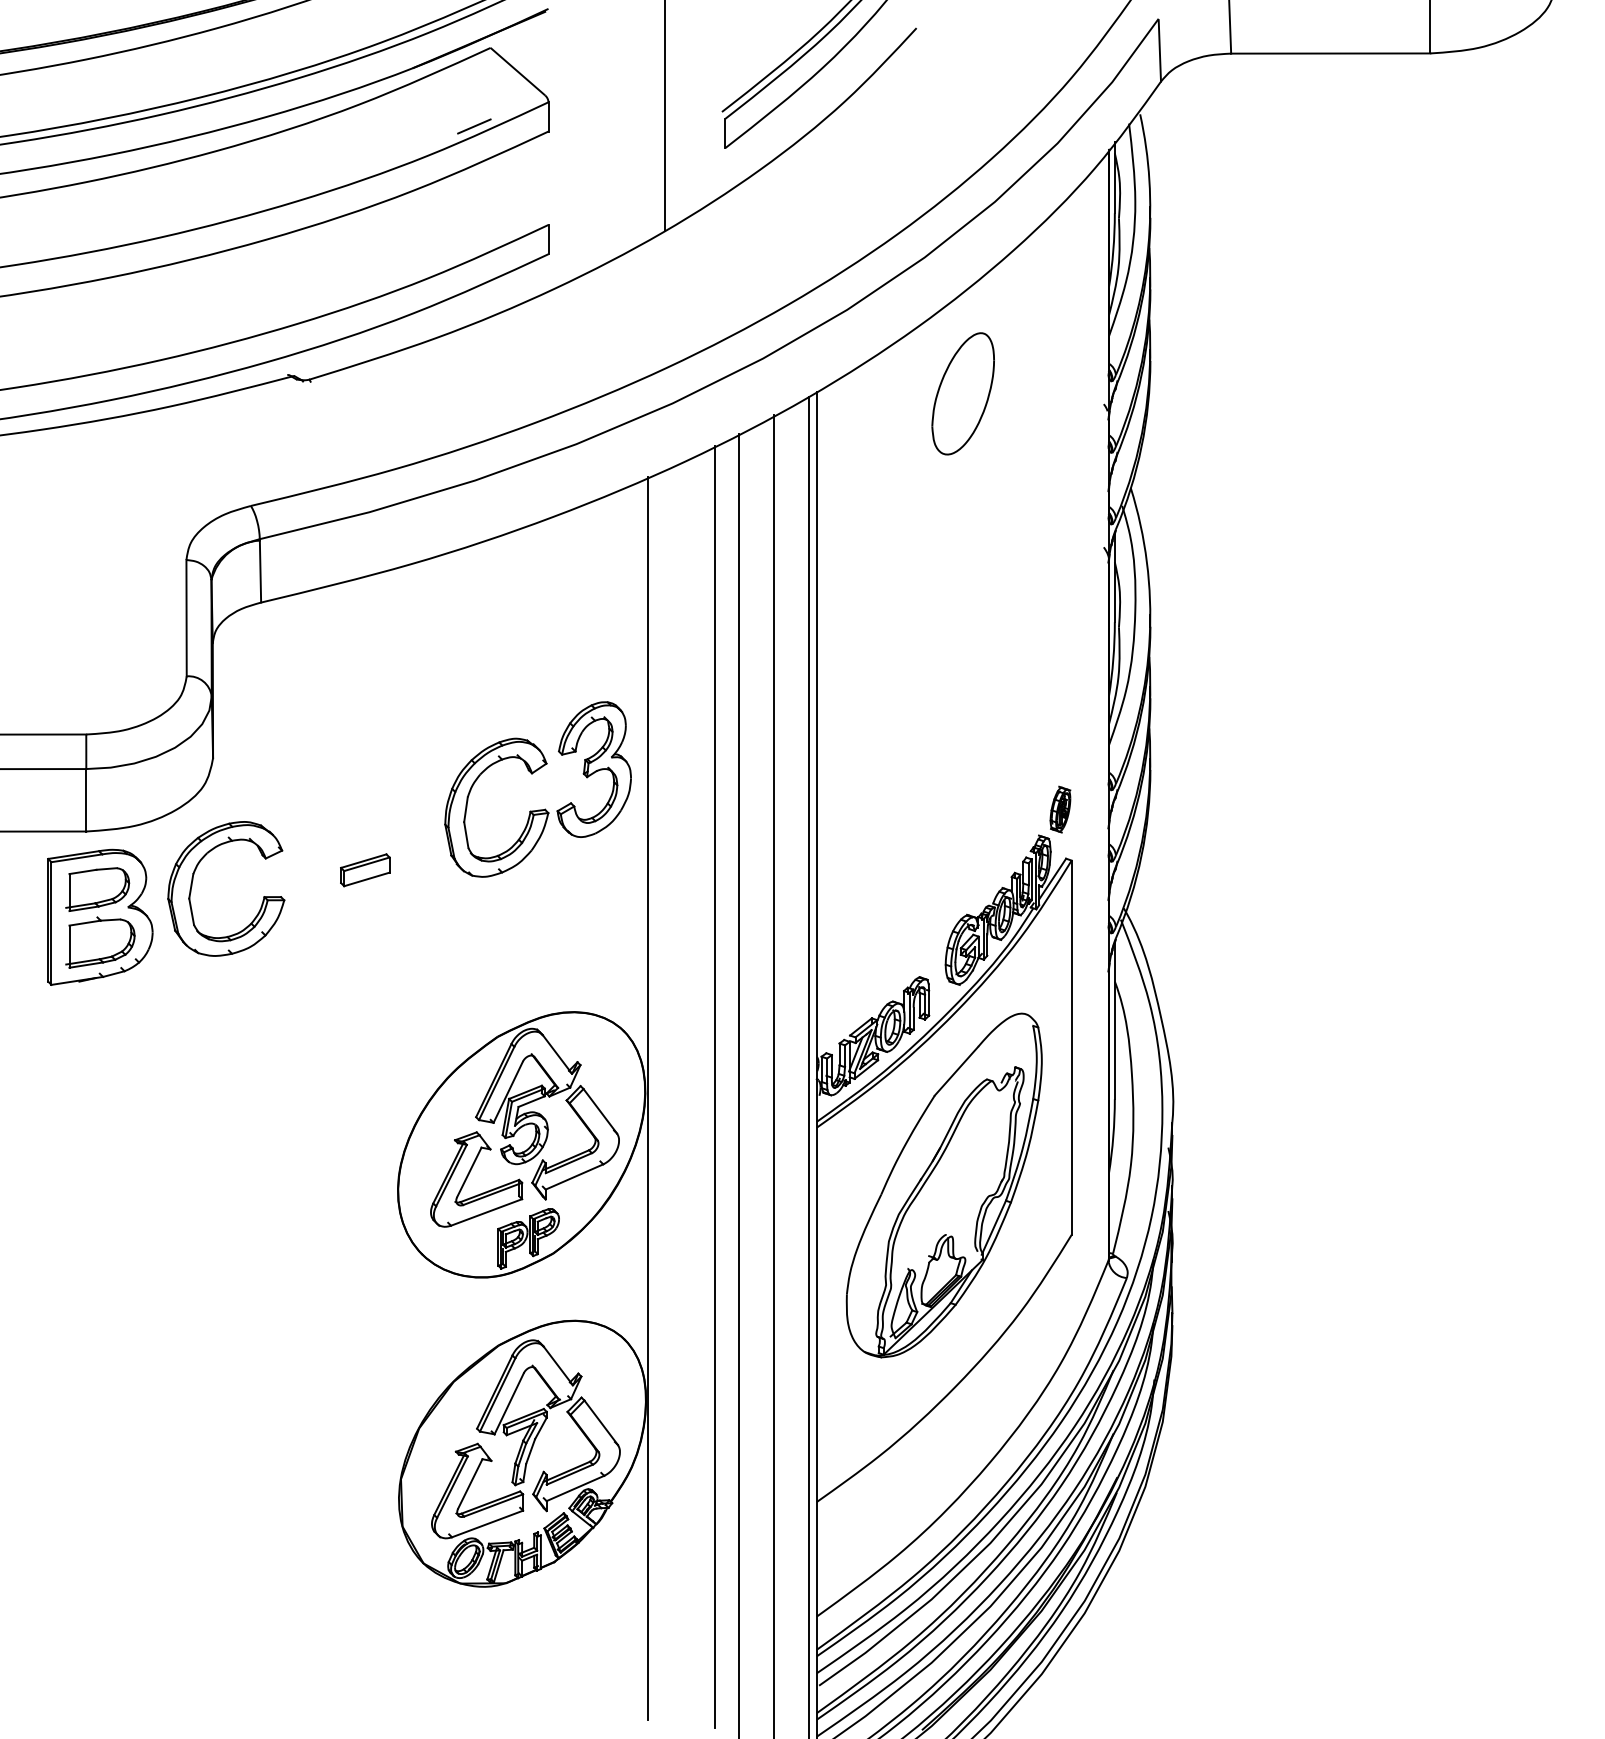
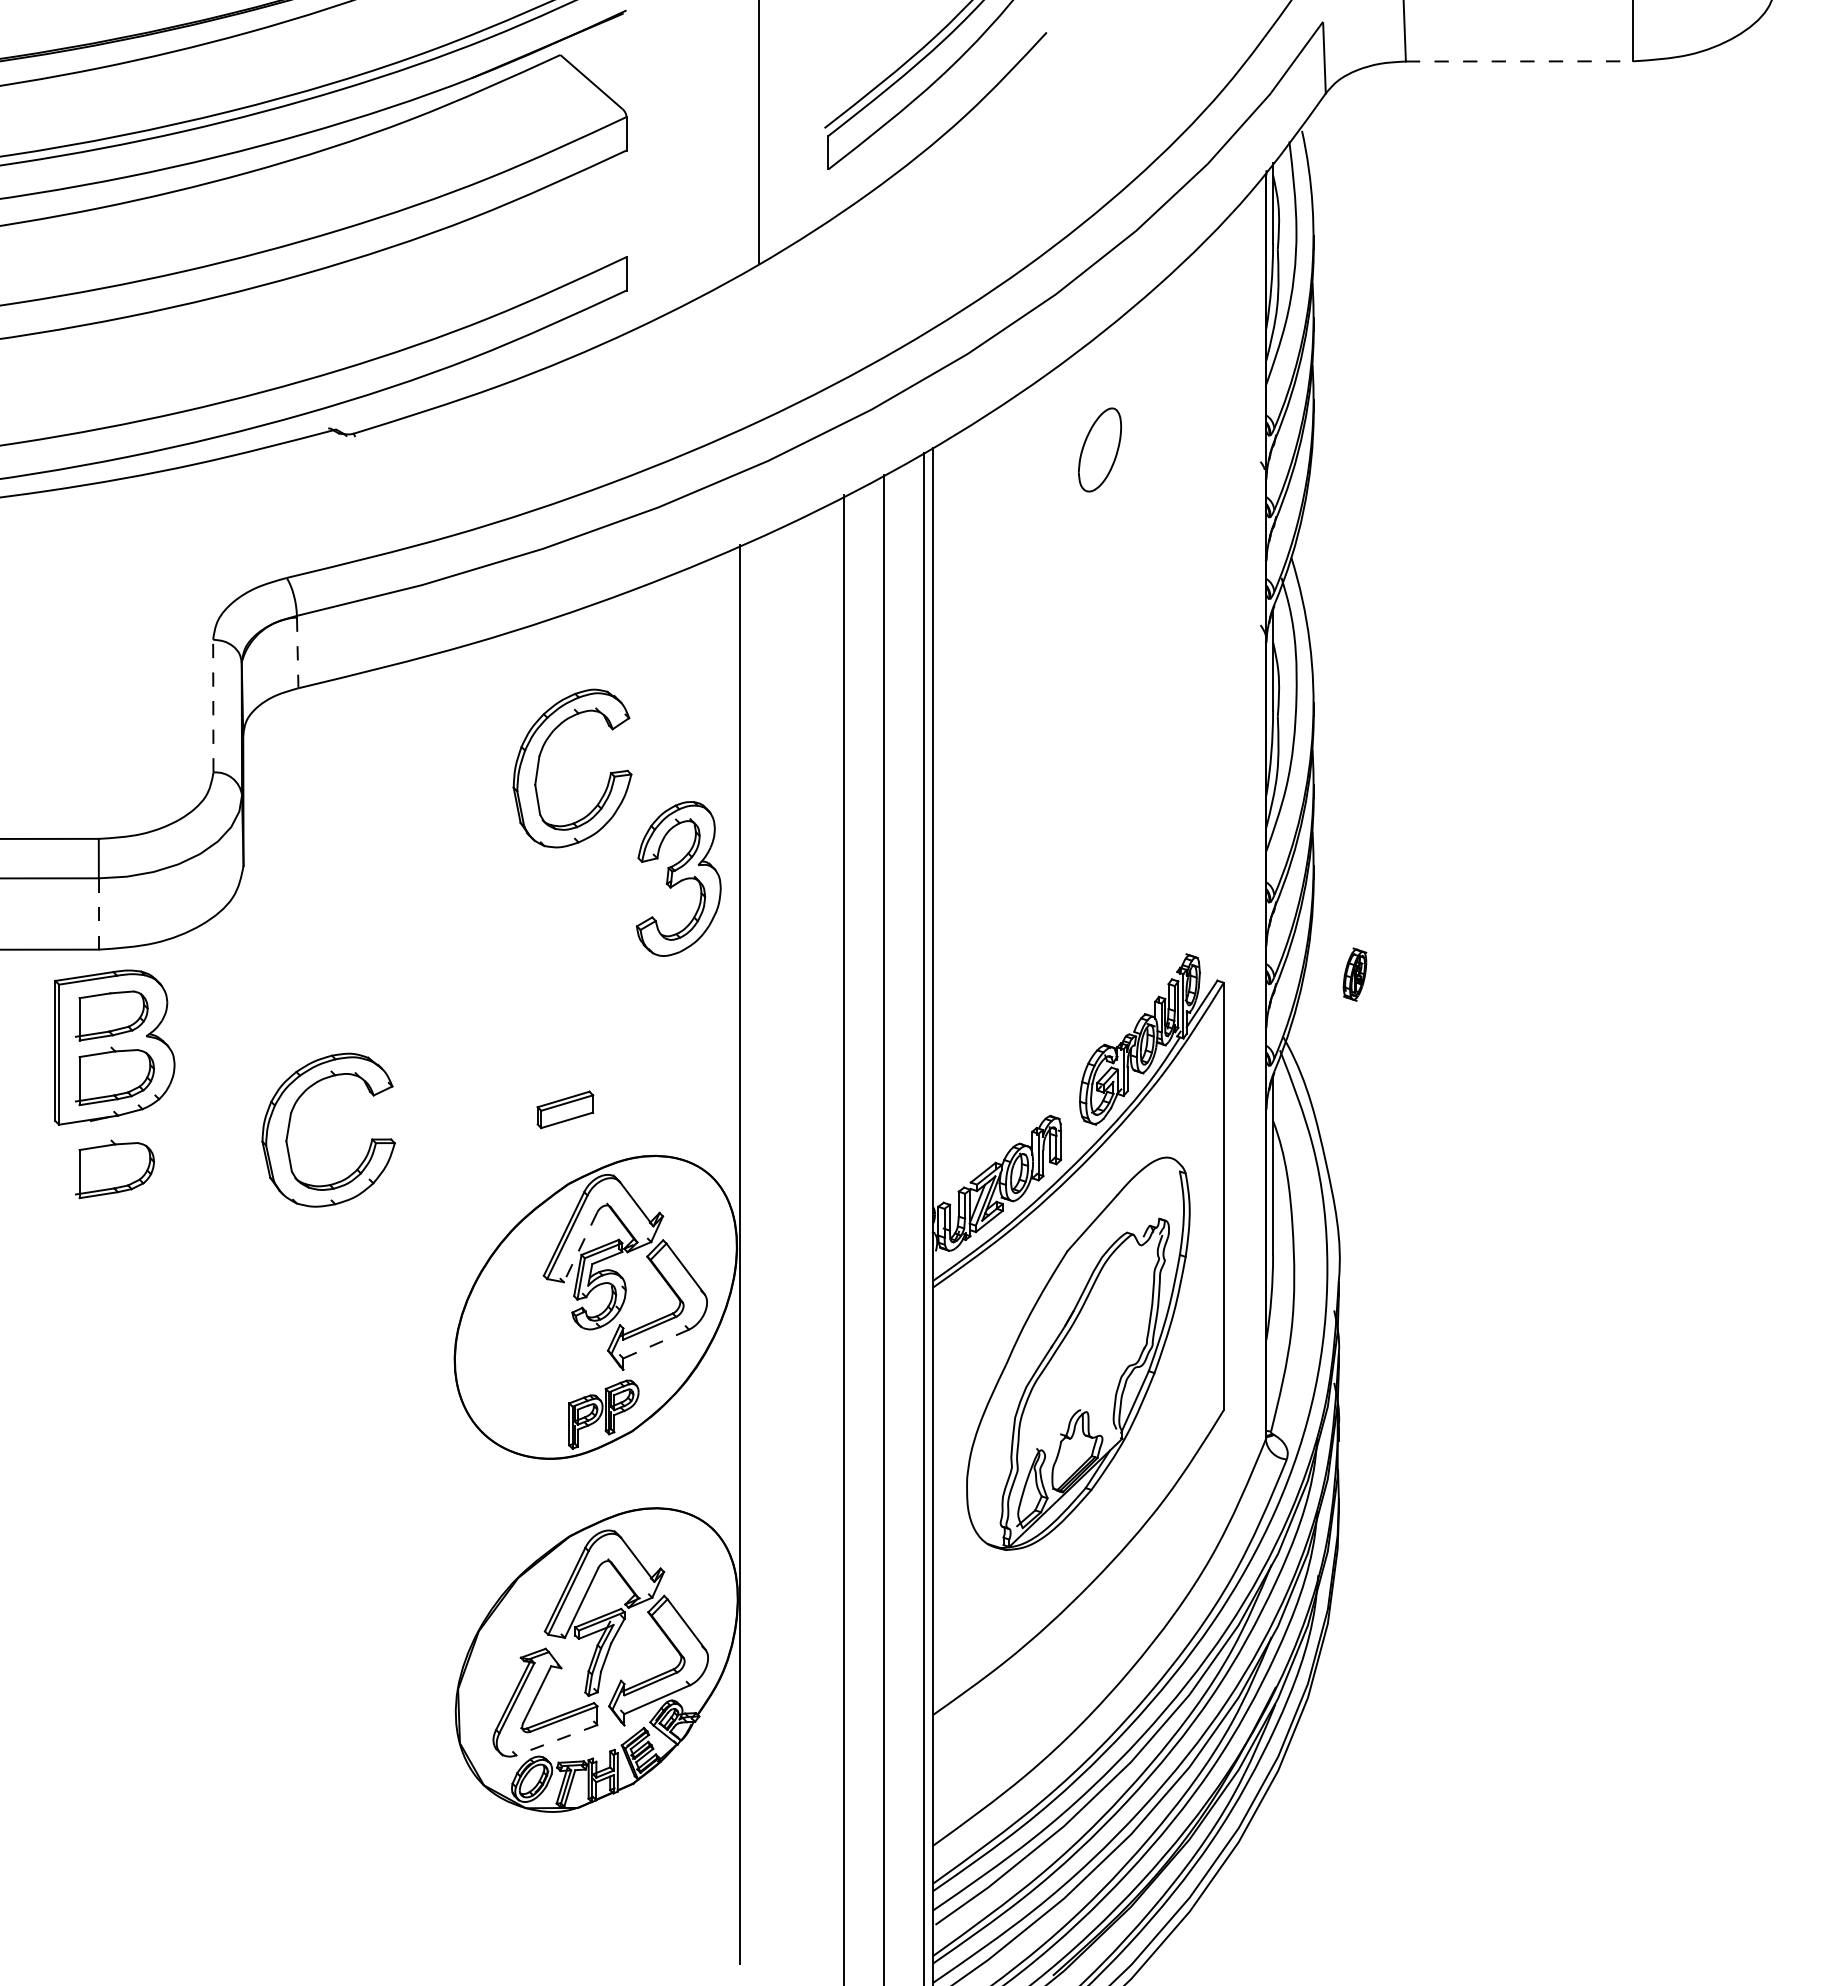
line: (1330, 53) -> (1519, 61), solid -> dashed
line: (474, 126) -> (541, 144), removed
part: (962, 393) -> (1099, 449), size x0.6
line: (260, 572) -> (297, 653), solid -> dashed
line: (186, 617) -> (213, 705), solid -> dashed
line: (86, 799) -> (98, 913), solid -> dashed
part: (467, 804) -> (539, 764), moved
part: (1060, 809) -> (1354, 974), moved
part: (365, 869) -> (565, 1109), moved
part: (192, 883) -> (290, 1124), moved
part: (100, 1024) -> (114, 1169), added
line: (714, 1087) -> (816, 1241), removed
line: (508, 1092) -> (580, 1247), solid -> dashed
part: (468, 1175) -> (535, 1342), removed
line: (574, 1177) -> (656, 1344), solid -> dashed
line: (487, 1524) -> (556, 1740), solid -> dashed

